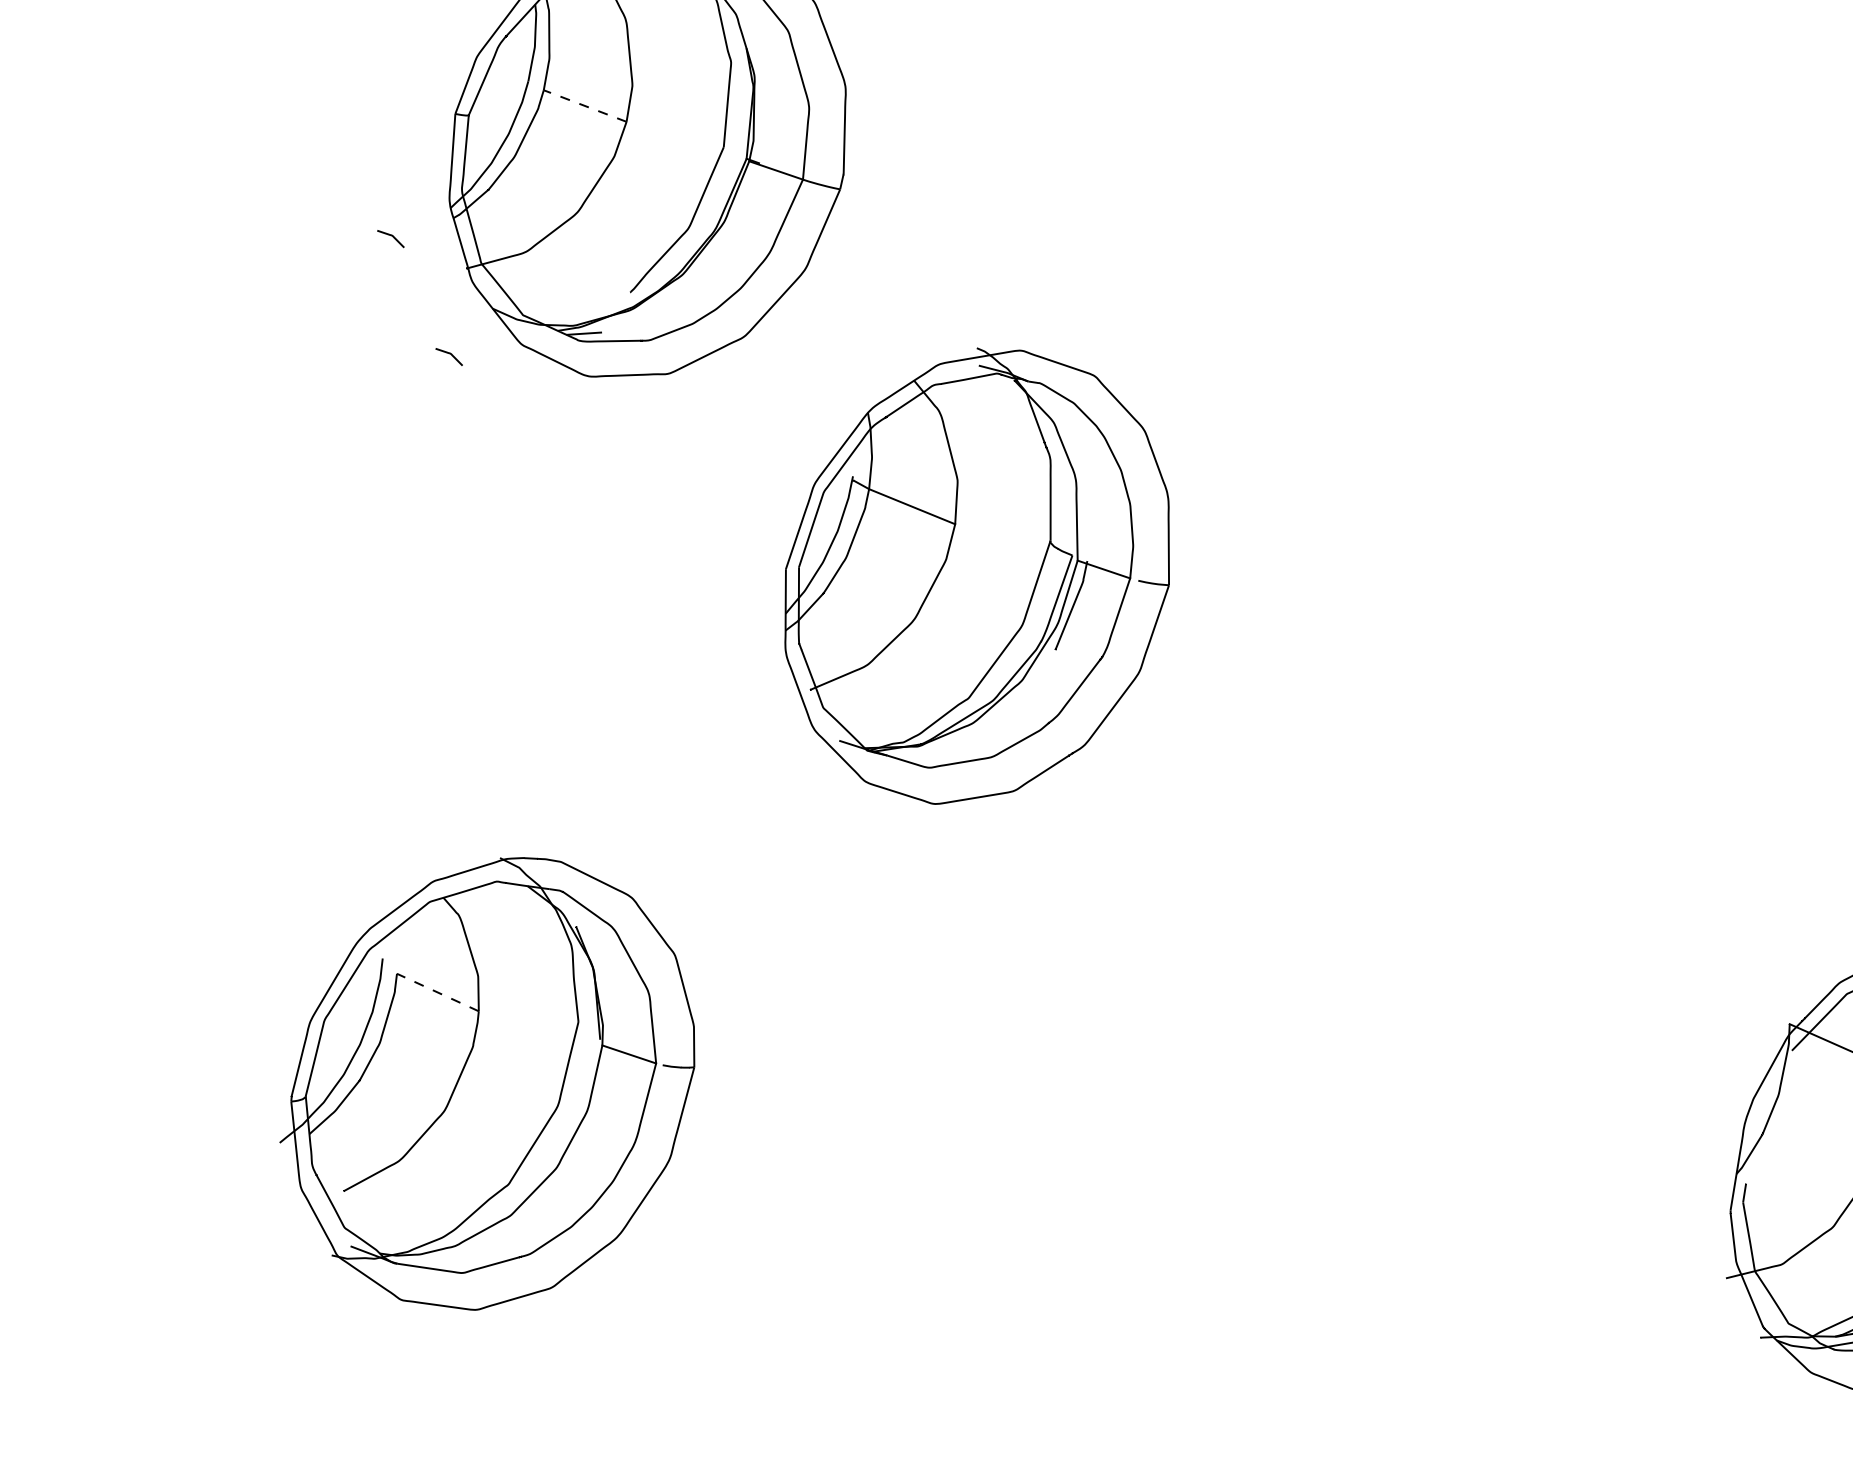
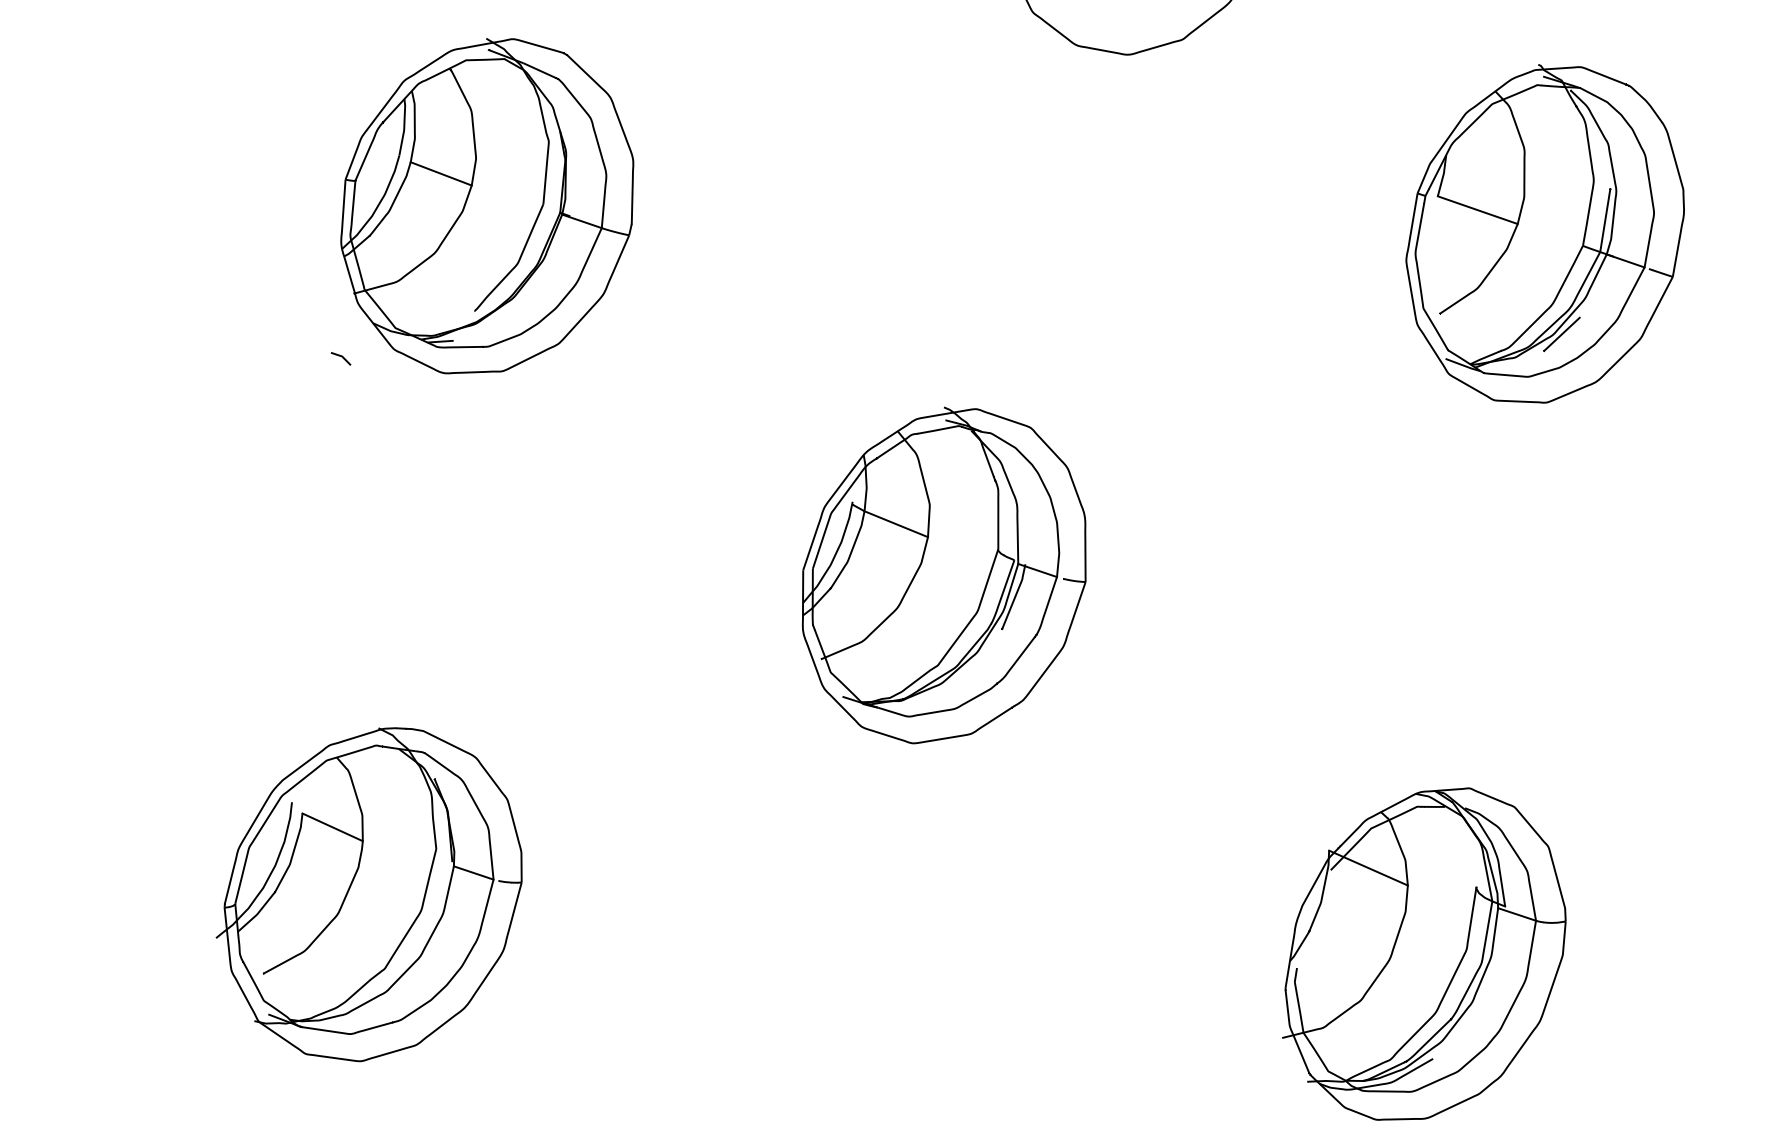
line: (585, 105) -> (441, 173), dashed -> solid
curve: (391, 237) -> (298, 270), removed
part: (976, 576) -> (943, 575), moved
line: (437, 992) -> (332, 827), dashed -> solid

